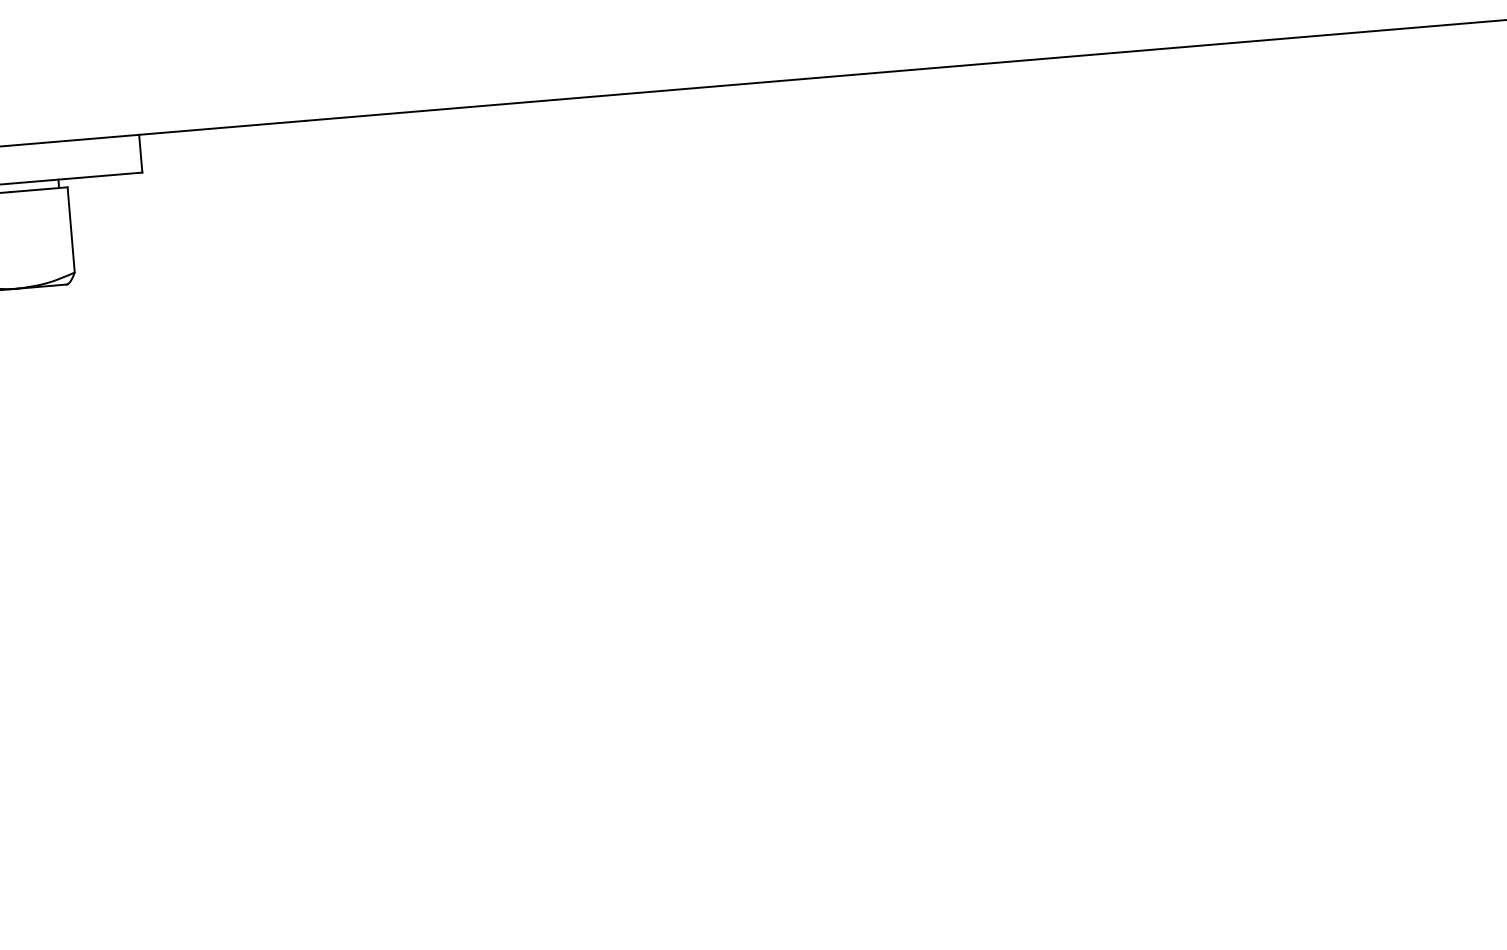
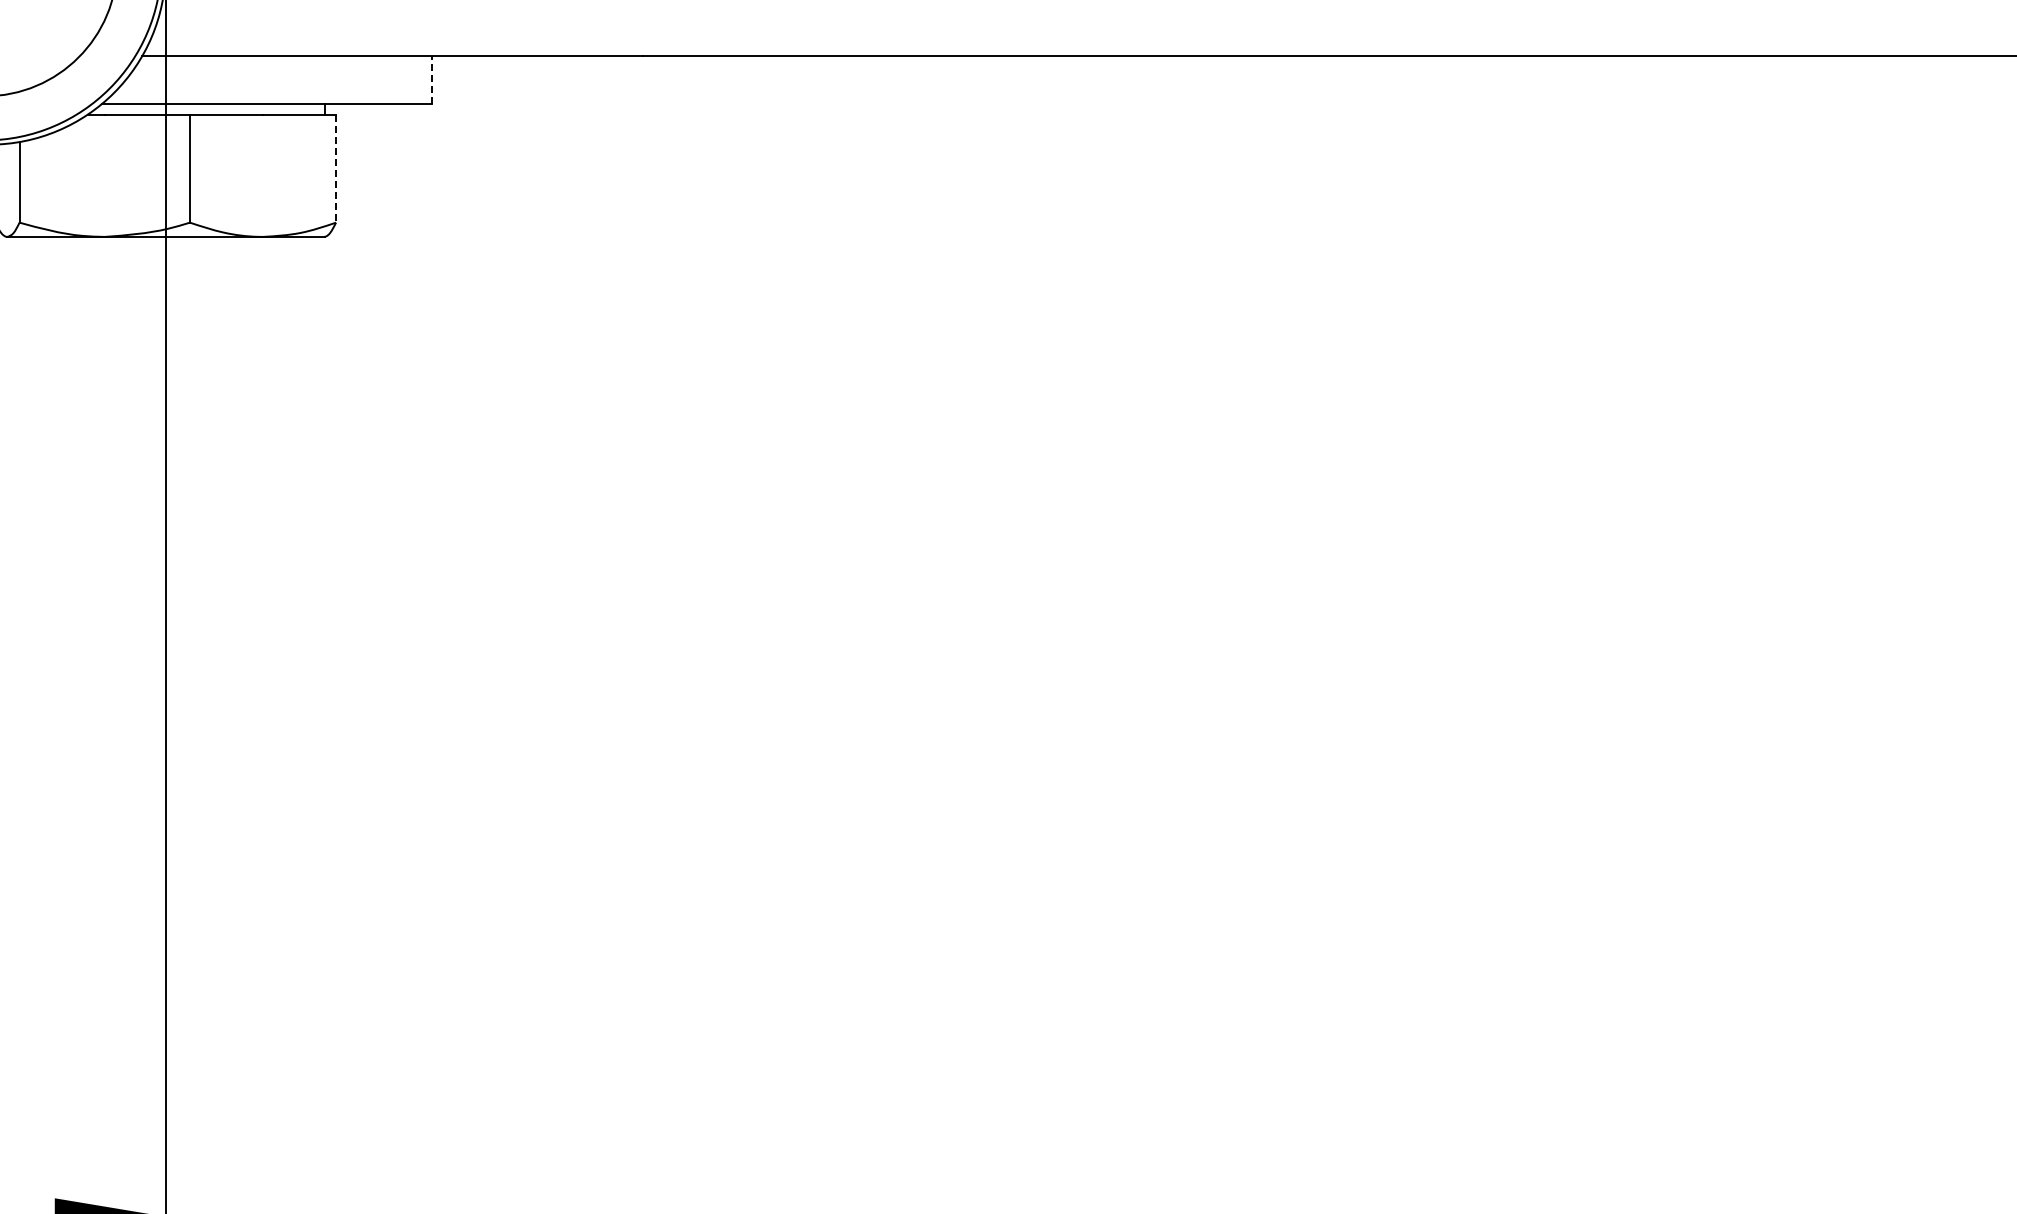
line: (140, 153) -> (431, 79), solid -> dashed
line: (71, 230) -> (336, 169), solid -> dashed

